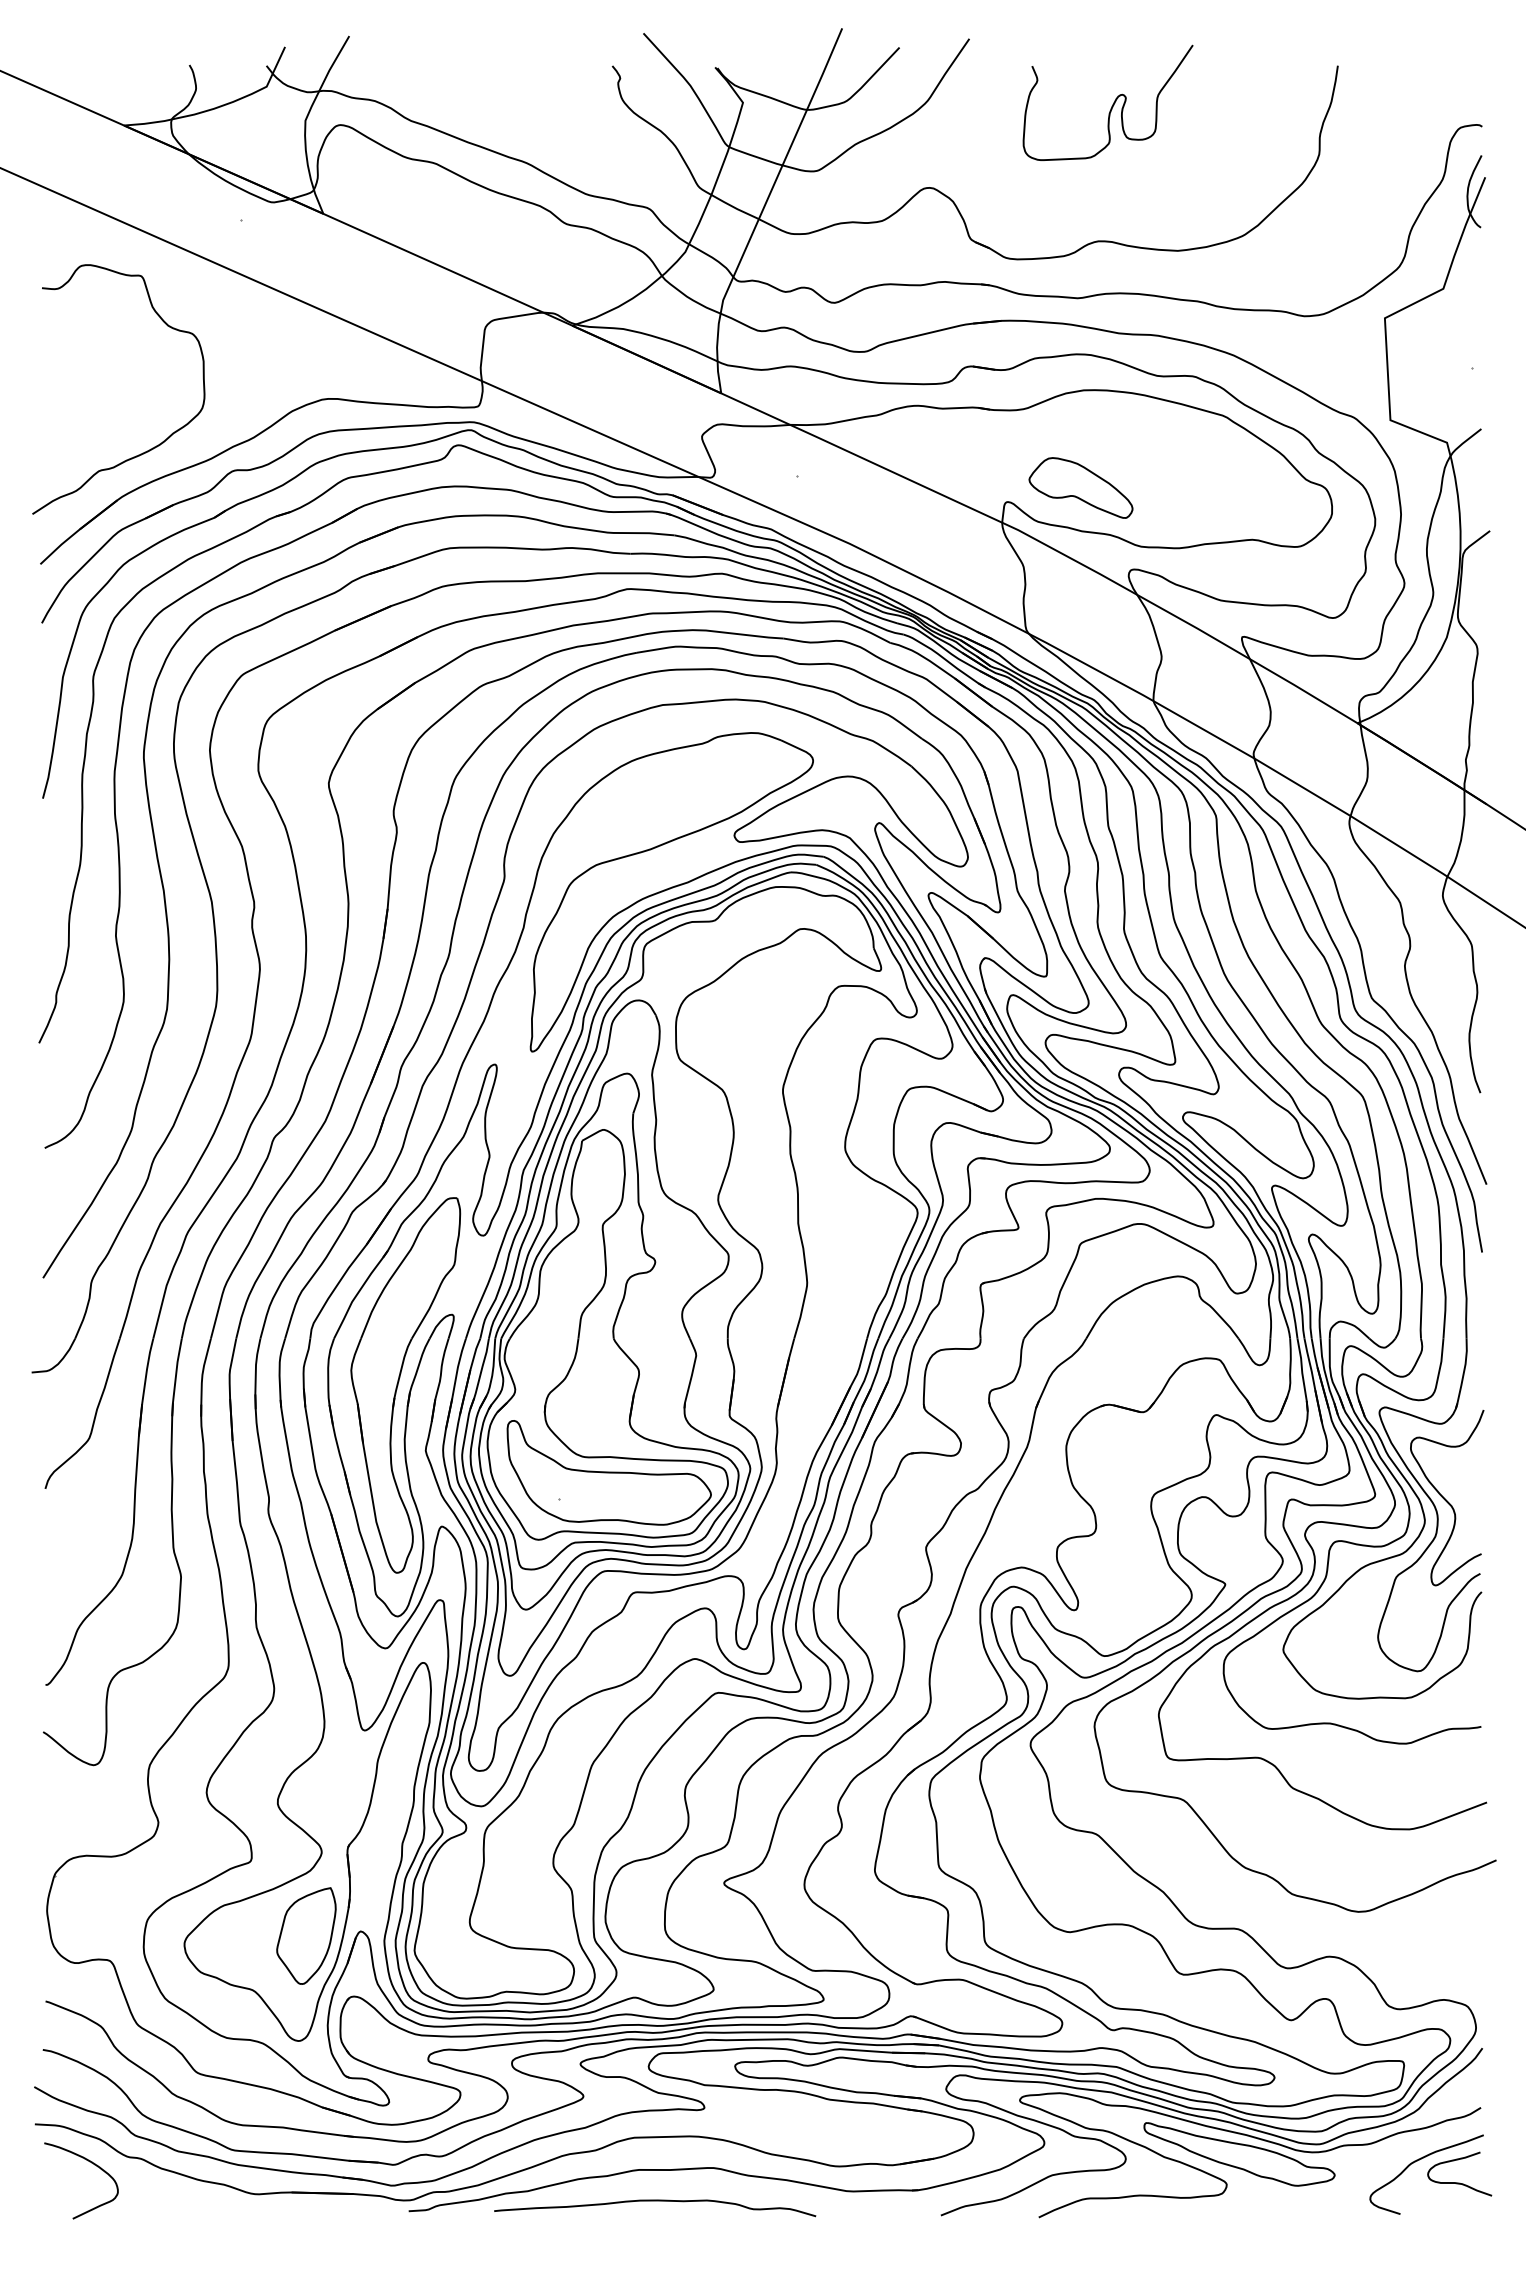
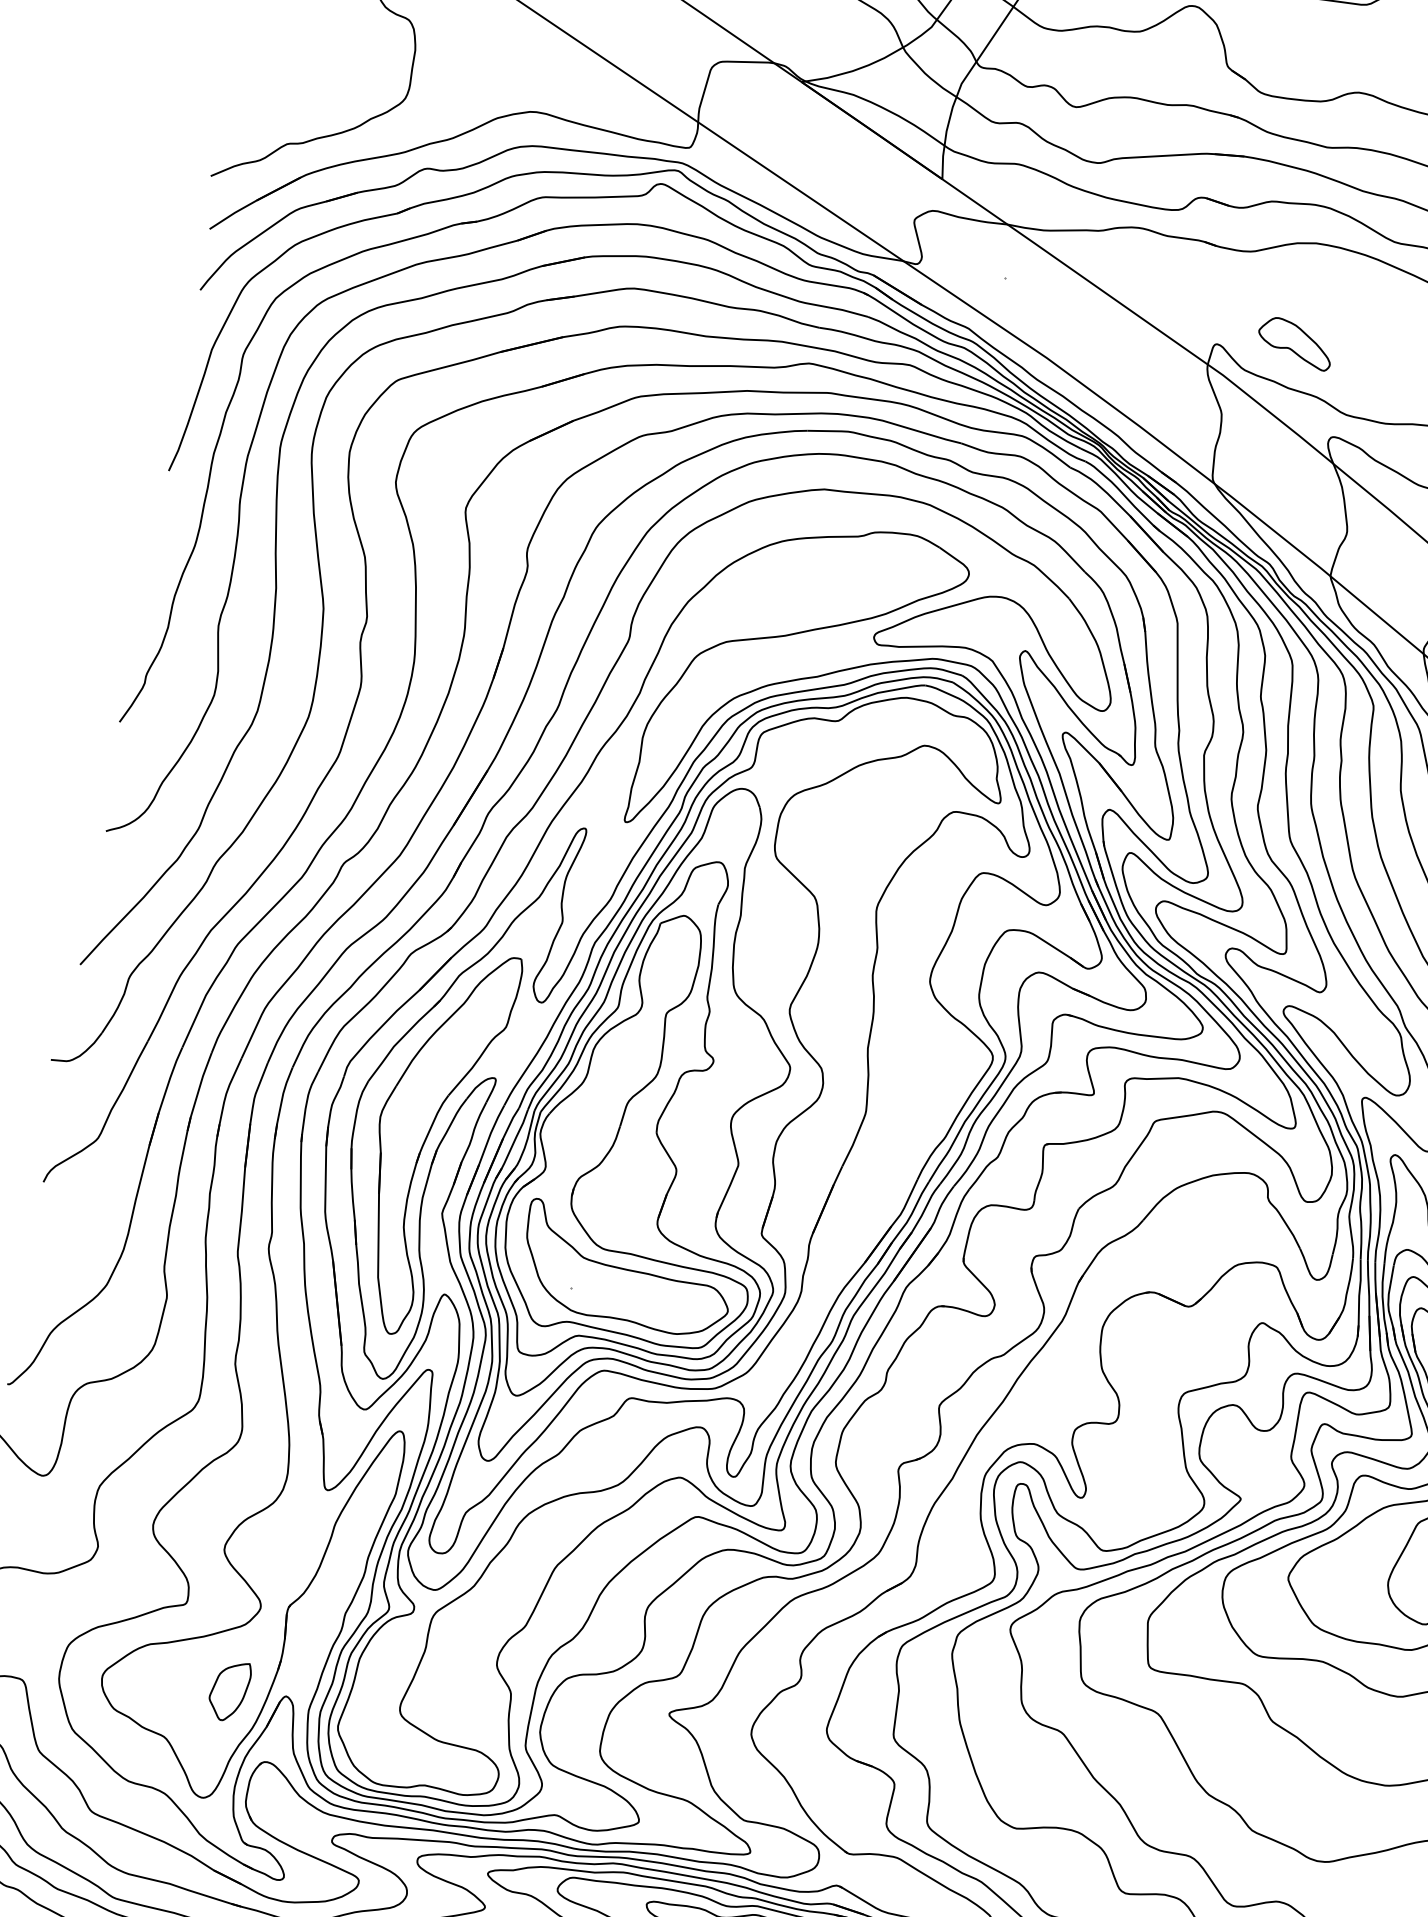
part: (1080, 487) -> (1294, 342), size x0.7
part: (306, 1935) -> (229, 1690), size x0.6

